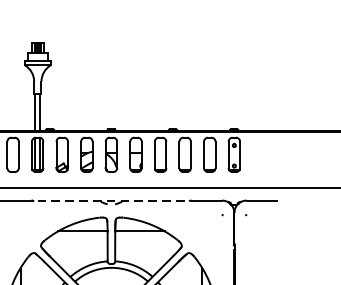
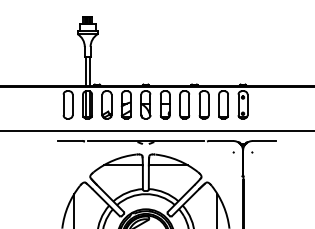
line: (110, 201) -> (145, 141), dashed -> solid

